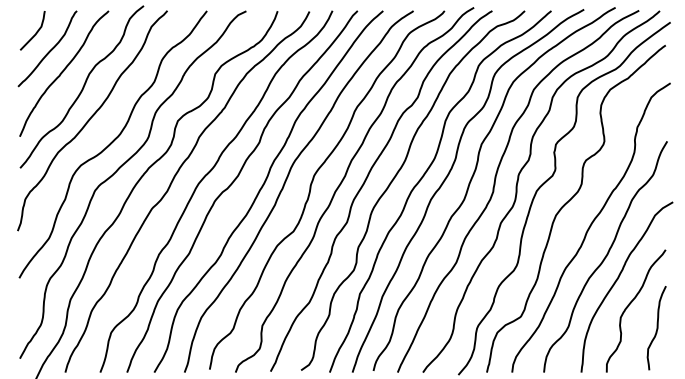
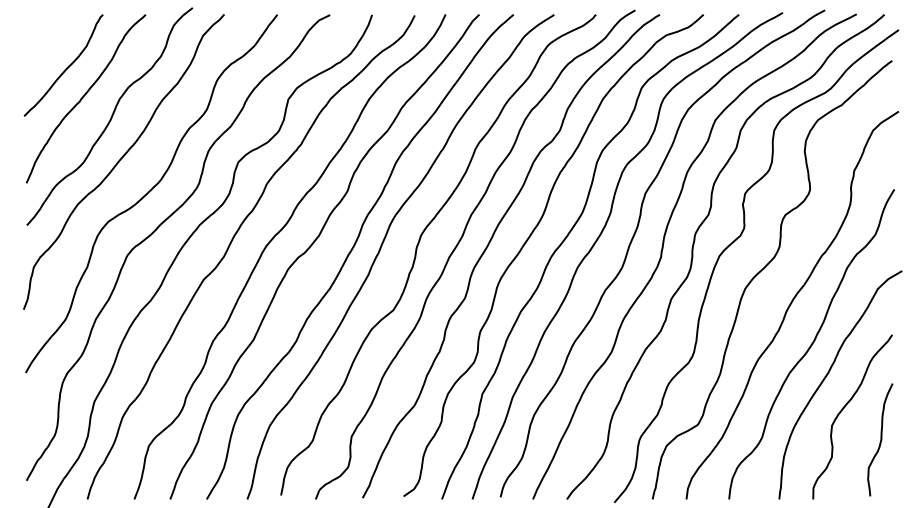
curve: (35, 32) -> (47, 43), removed

